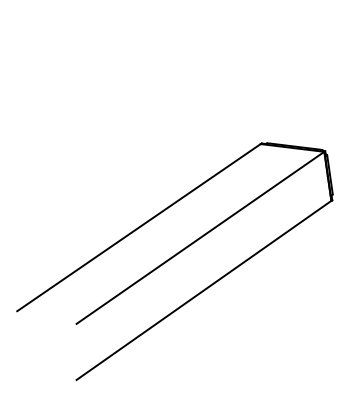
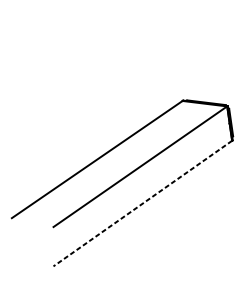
line: (203, 290) -> (142, 203), solid -> dashed

